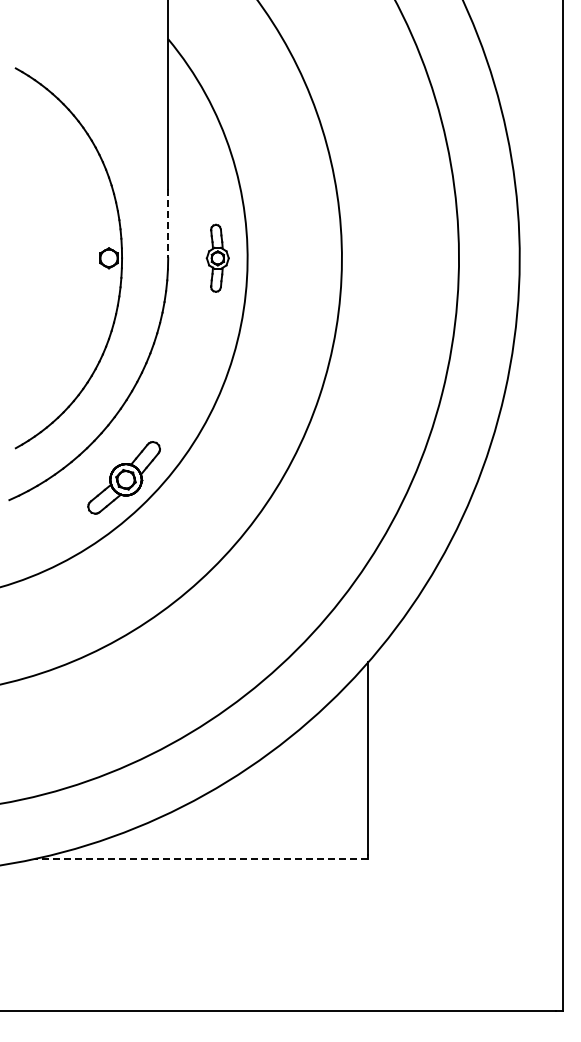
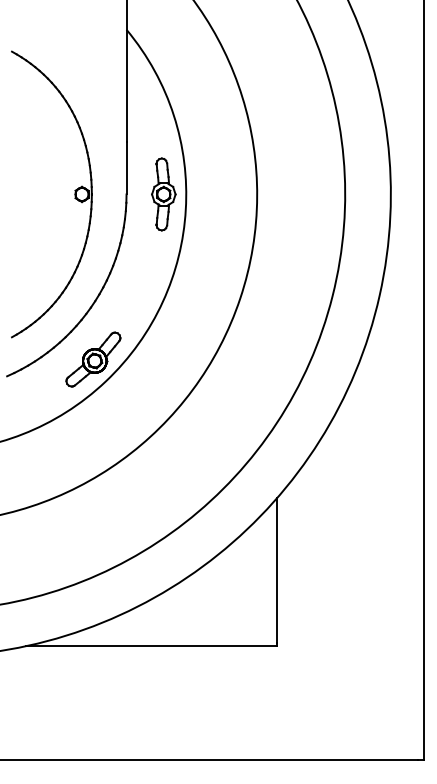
line: (168, 223) -> (126, 168), dashed -> solid
part: (217, 258) -> (163, 194), size x1.43
line: (201, 859) -> (151, 646), dashed -> solid

